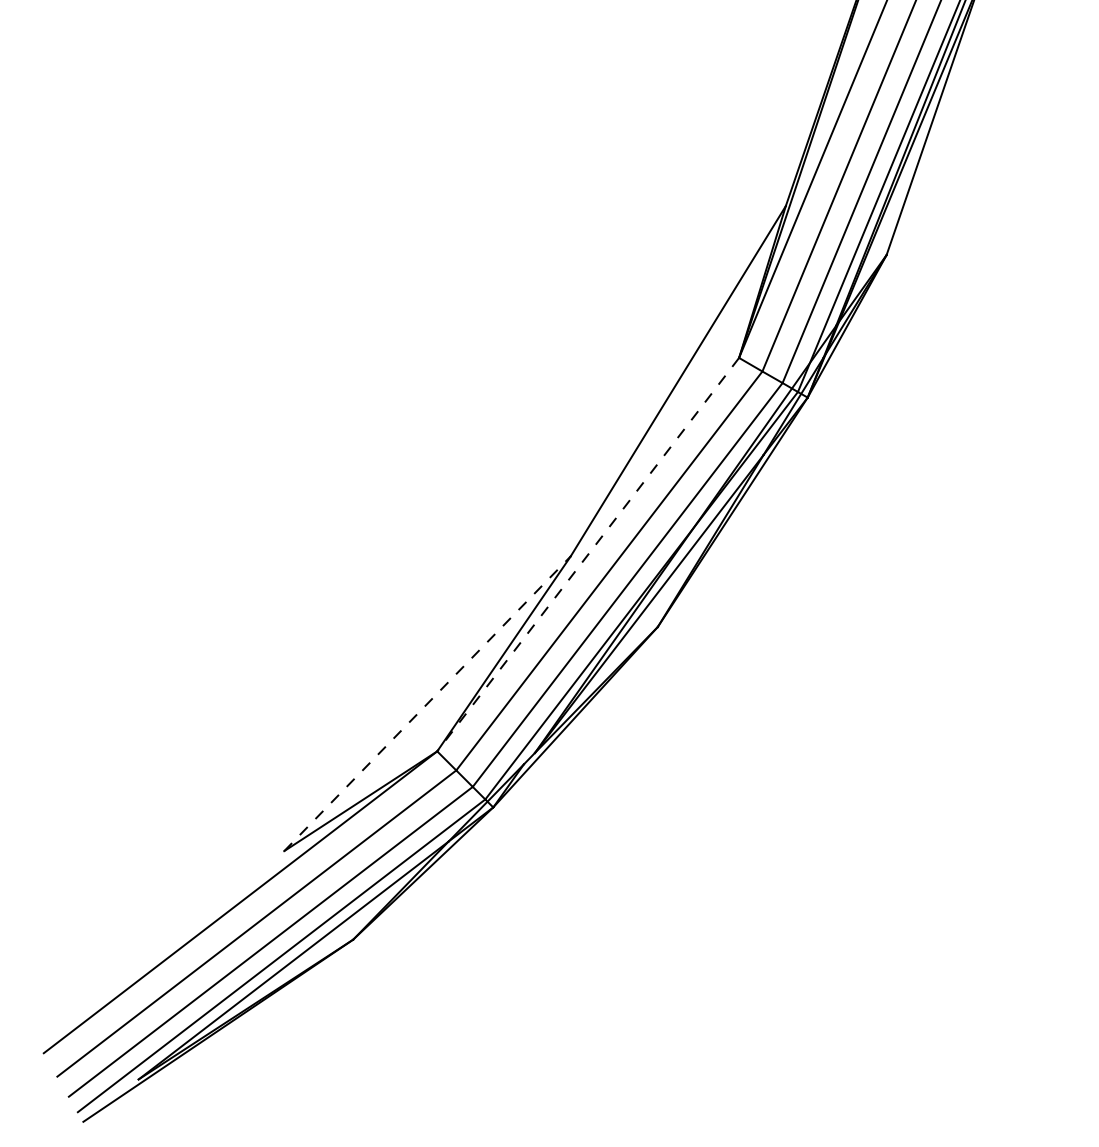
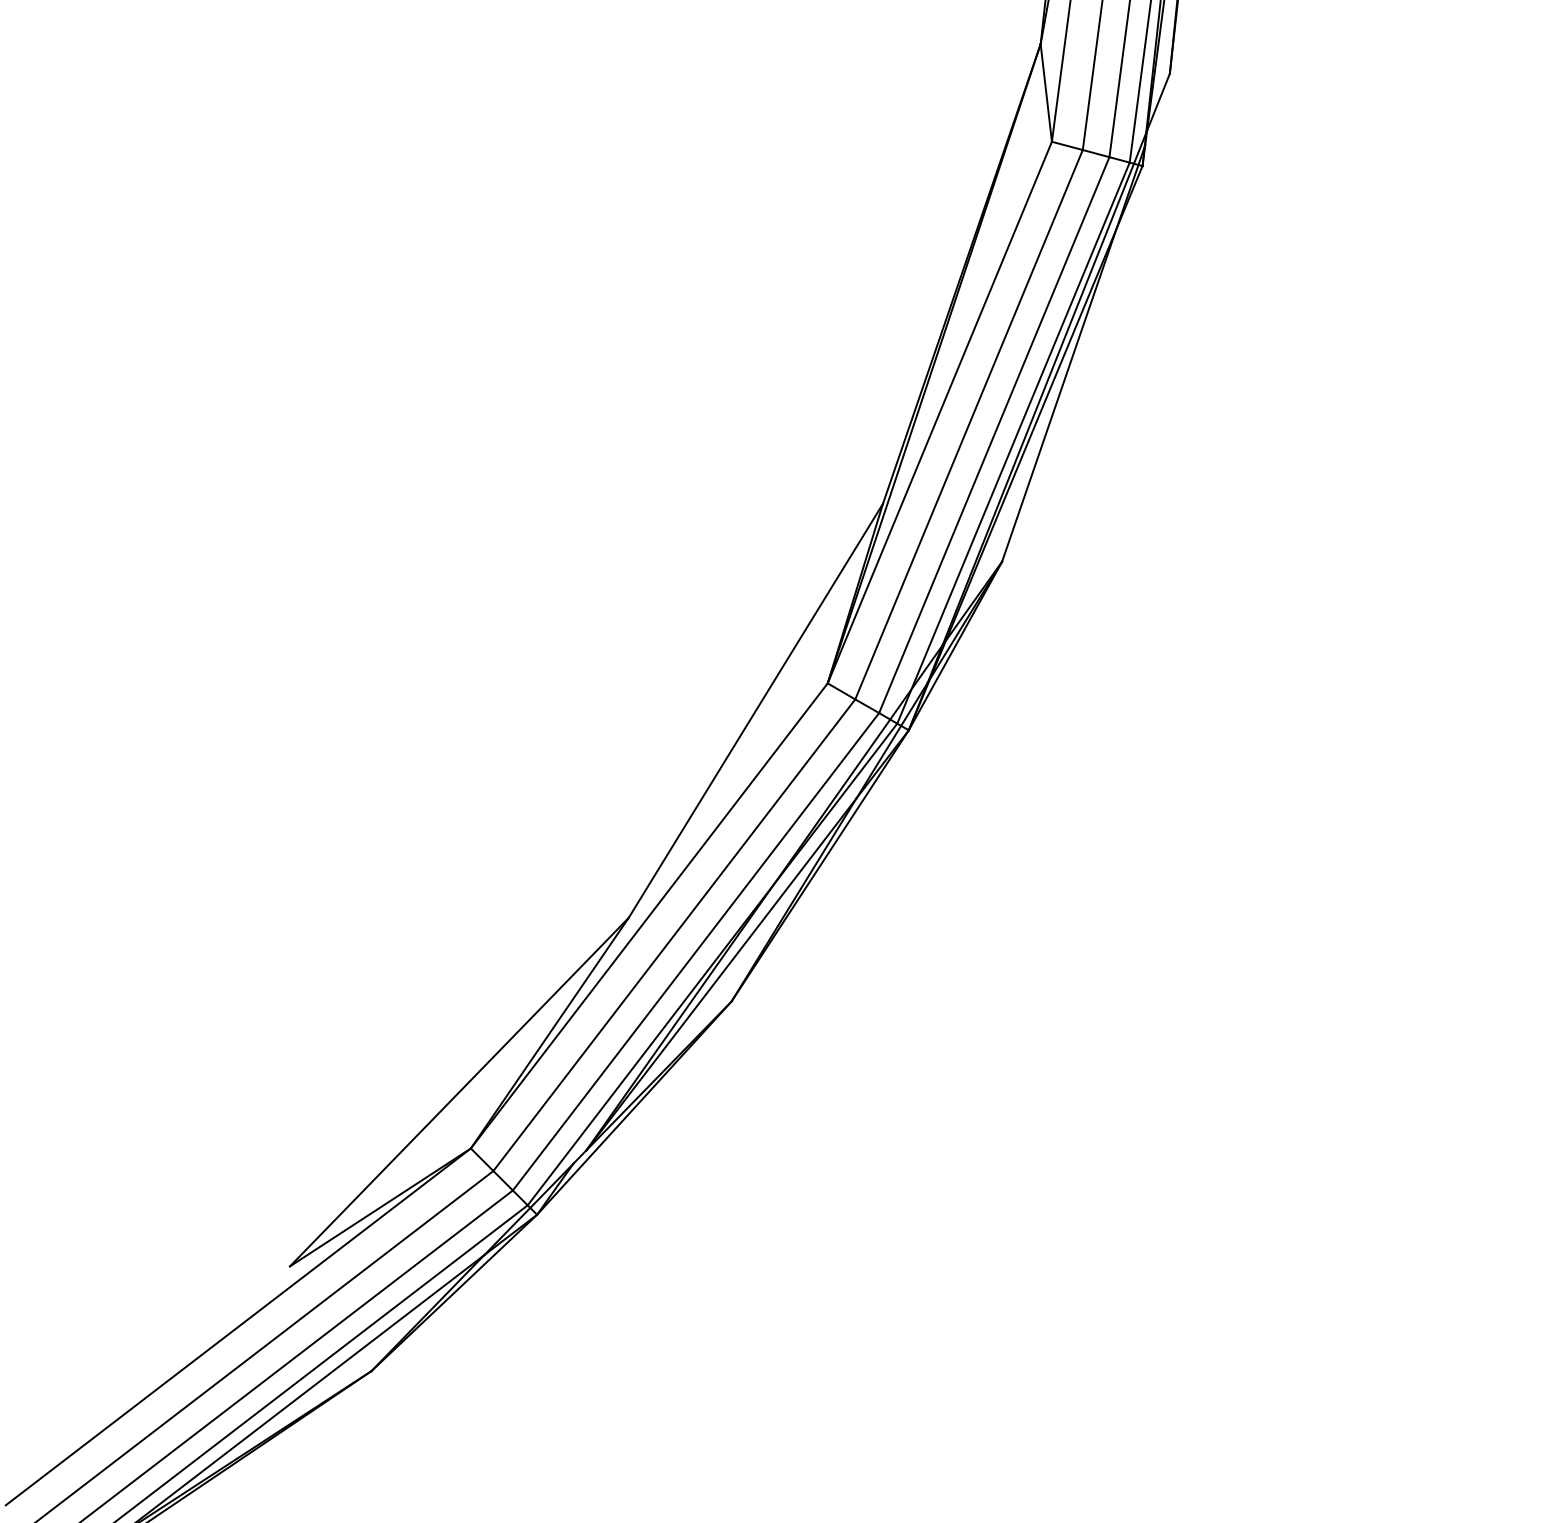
line: (587, 555) -> (648, 916), dashed -> solid
line: (427, 704) -> (459, 1092), dashed -> solid

